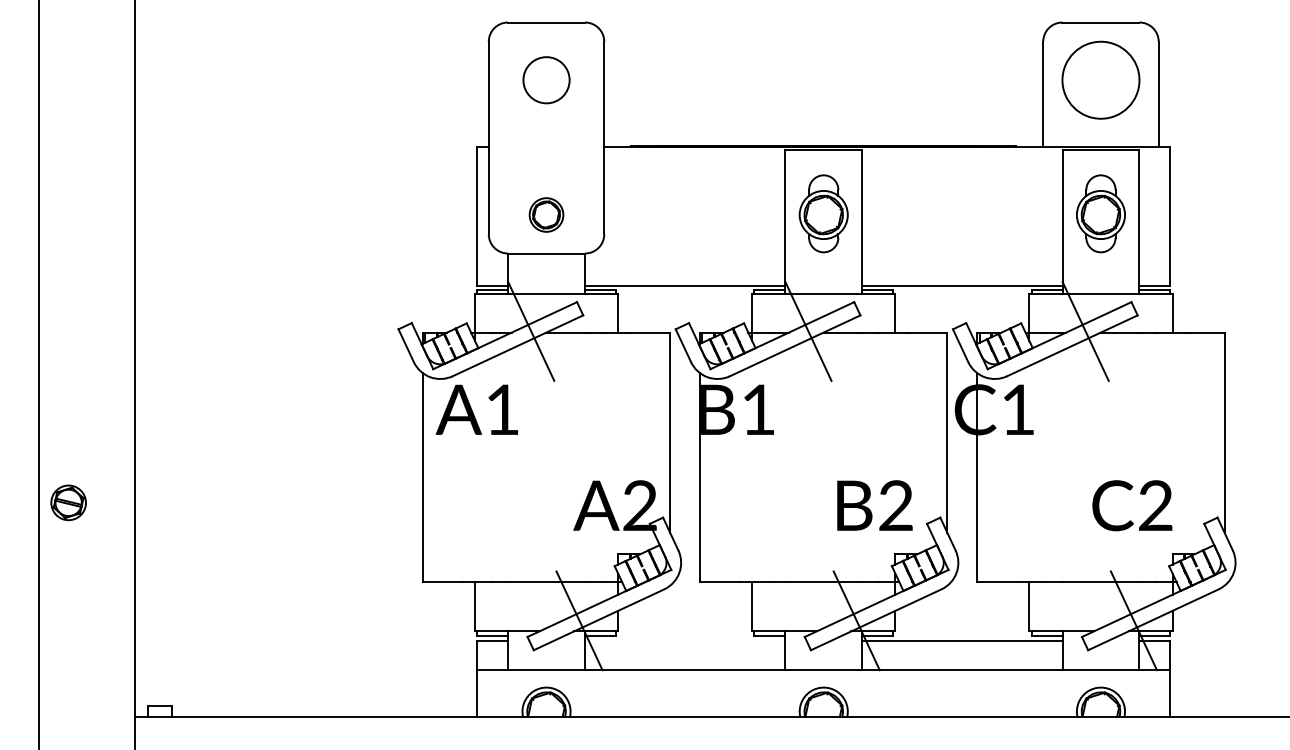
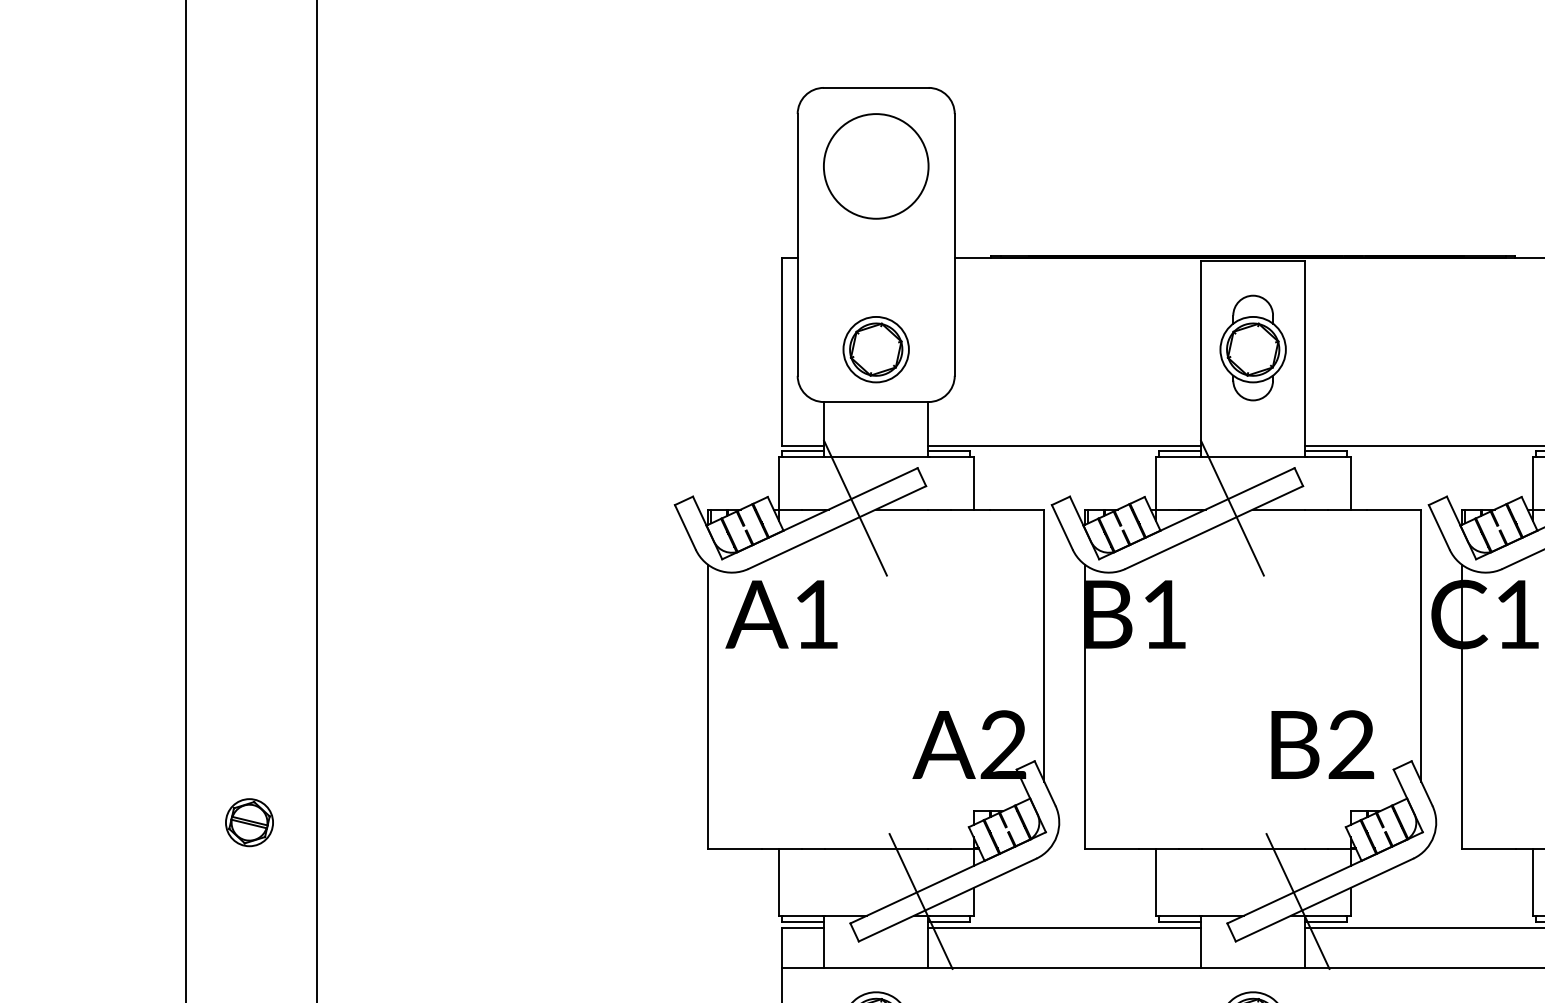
circle: (546, 79) -> (876, 165), size x1.67
part: (546, 214) -> (876, 348), size x1.43
part: (68, 502) -> (249, 822), moved
line: (684, 640) -> (1063, 928), added

